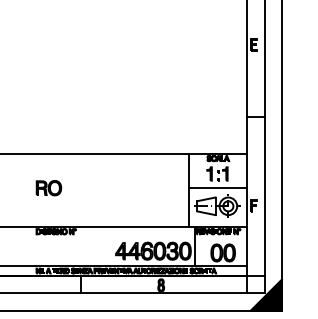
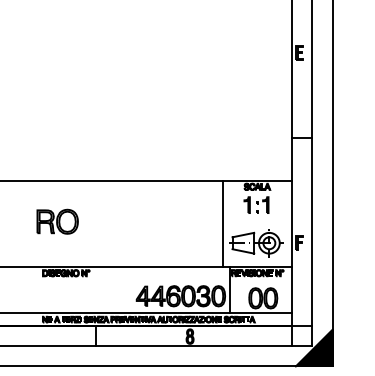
part: (48, 187) -> (57, 221), size x1.4
line: (217, 188) -> (256, 222), removed

